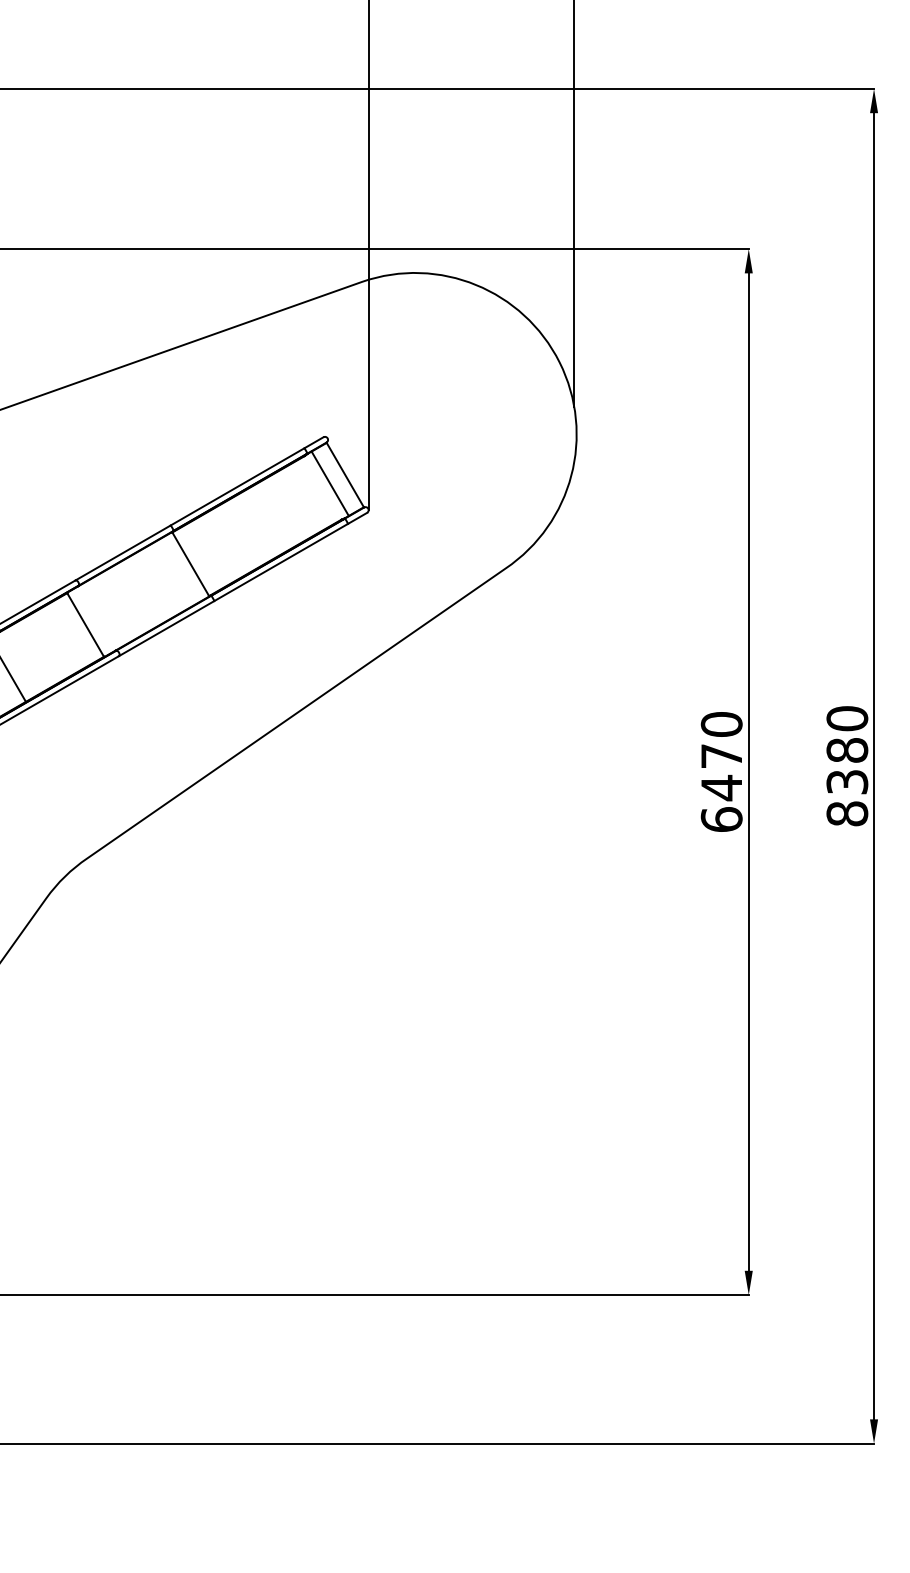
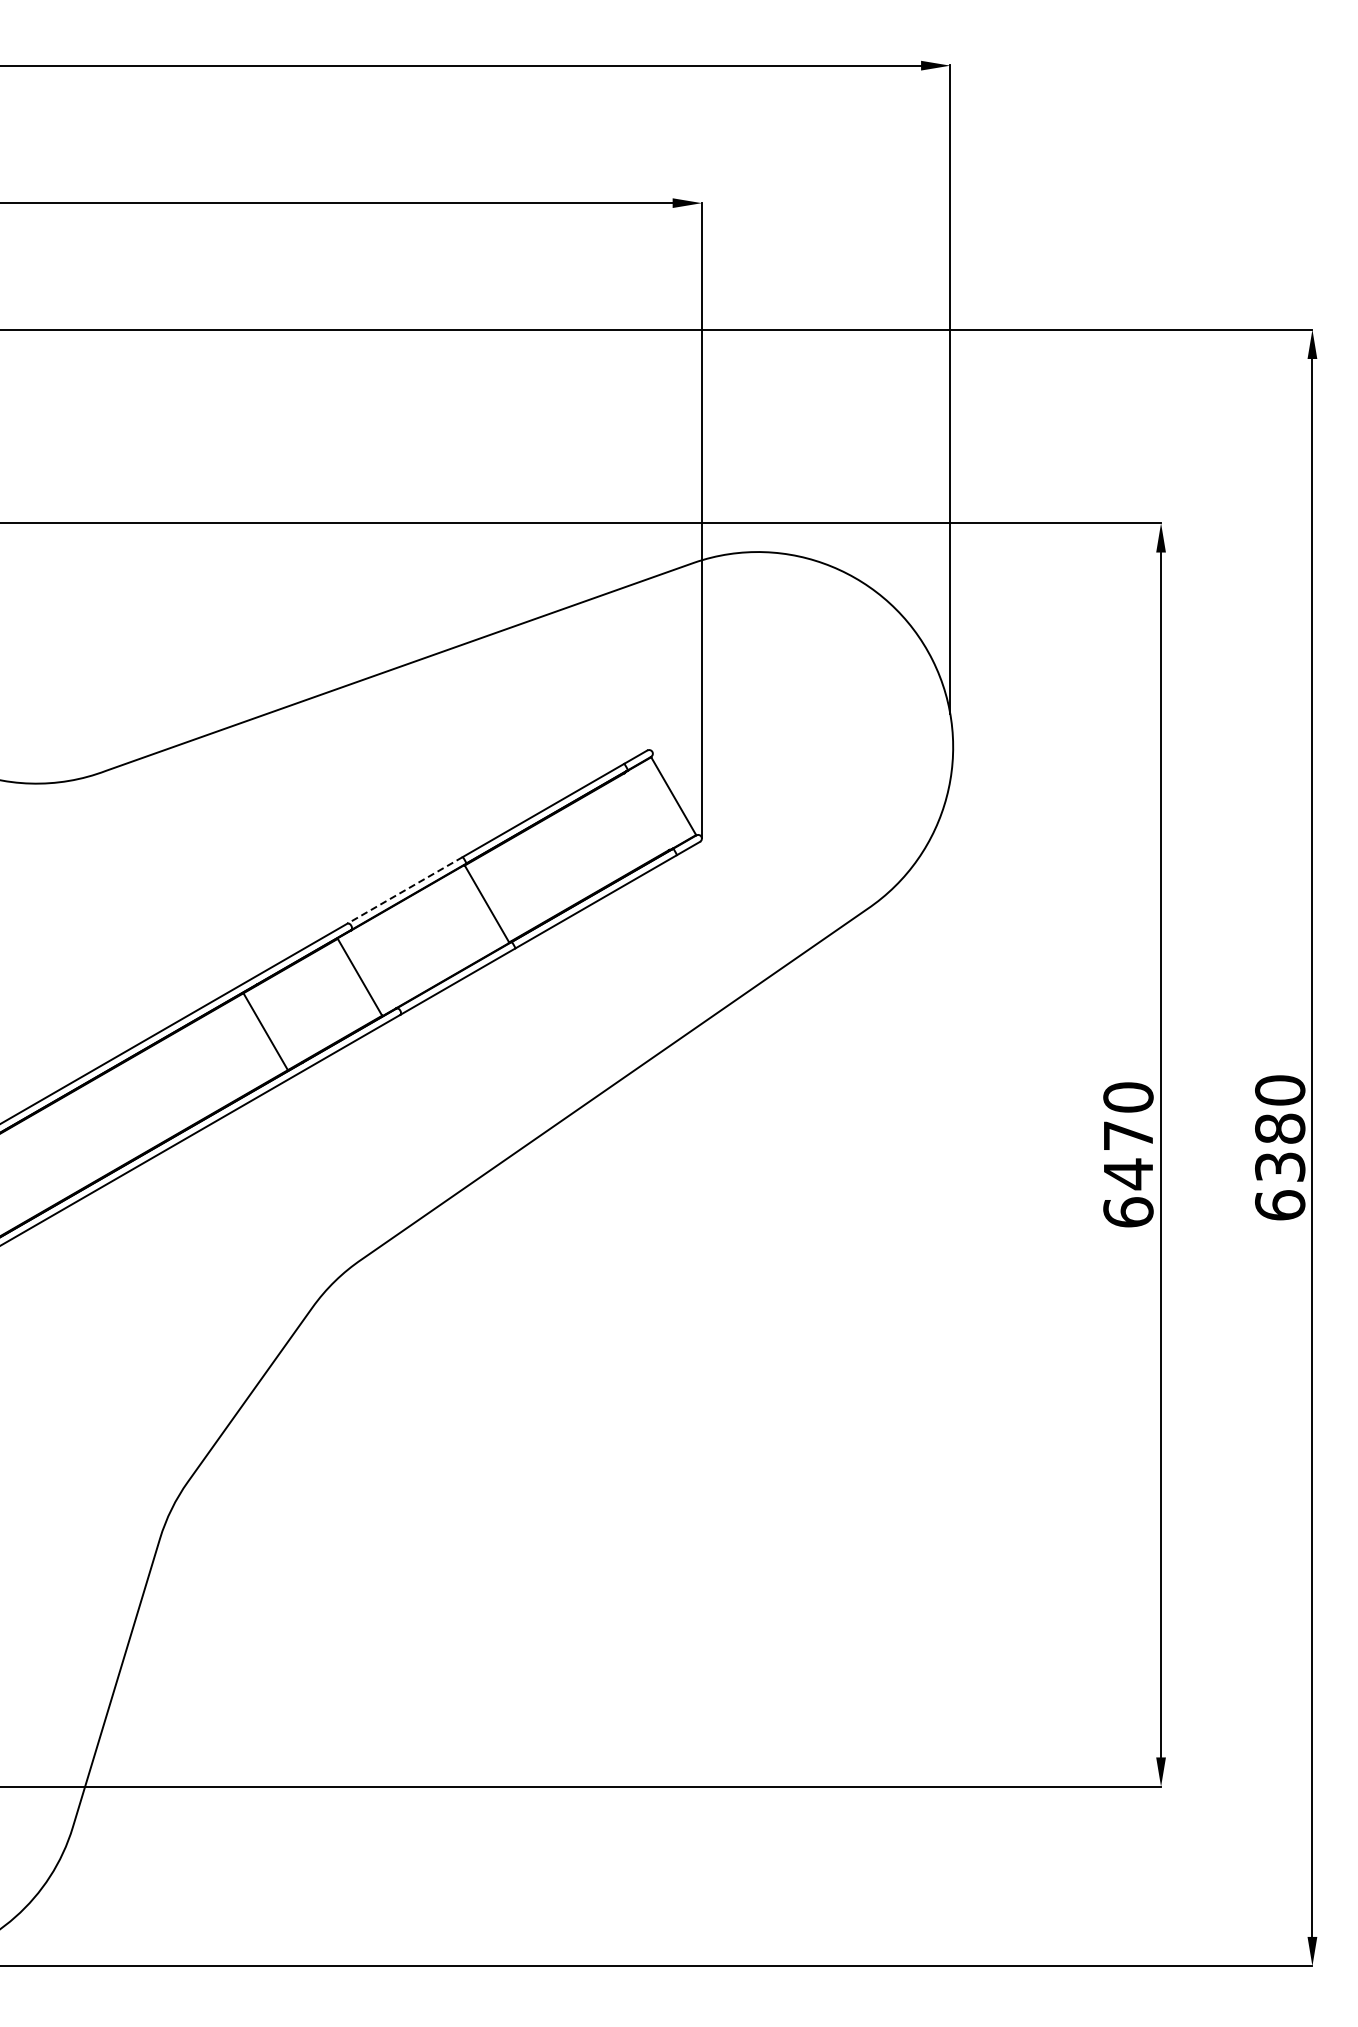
line: (330, 483) -> (655, 806), removed
line: (122, 553) -> (404, 890), solid -> dashed
text: (847, 813) -> (1280, 1205), 8380 -> 6380

